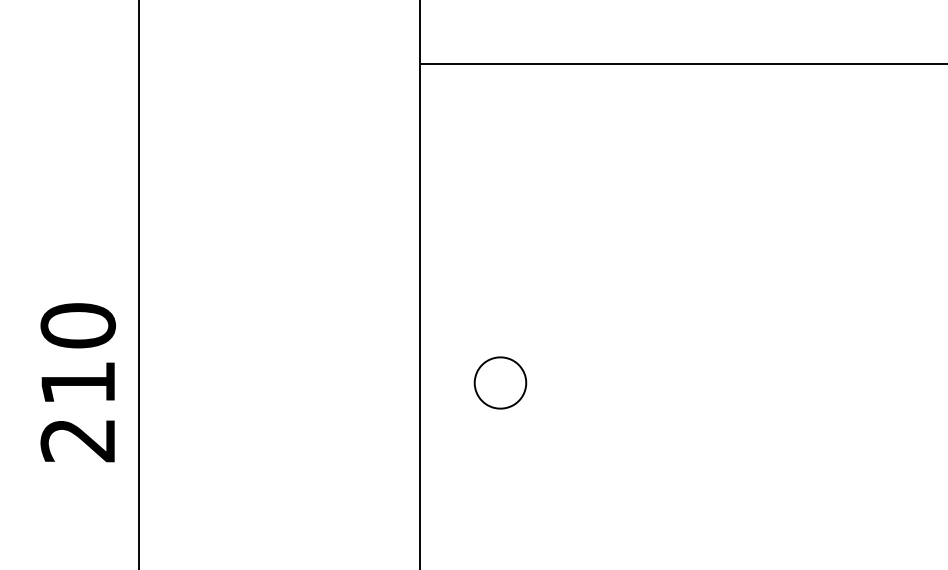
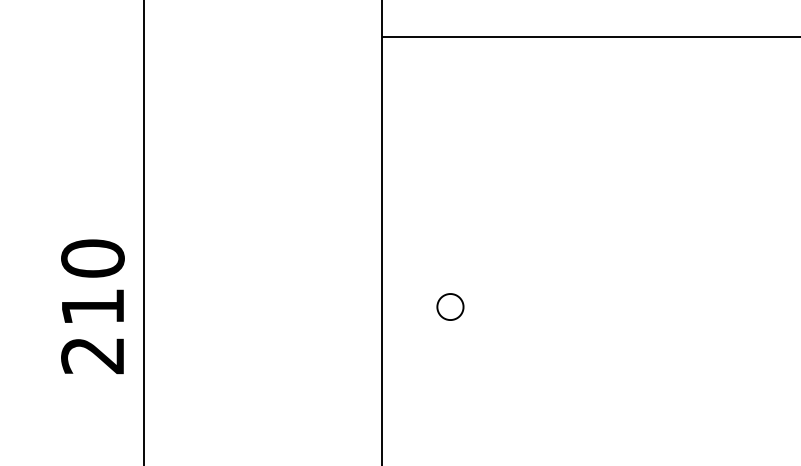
part: (500, 382) -> (450, 306), size x0.6

